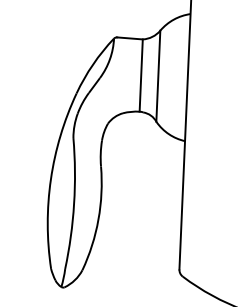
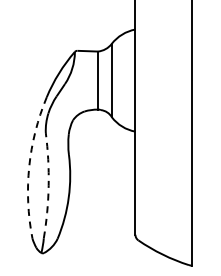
arc: (51, 178) -> (29, 166), solid -> dashed
arc: (73, 203) -> (48, 185), solid -> dashed

